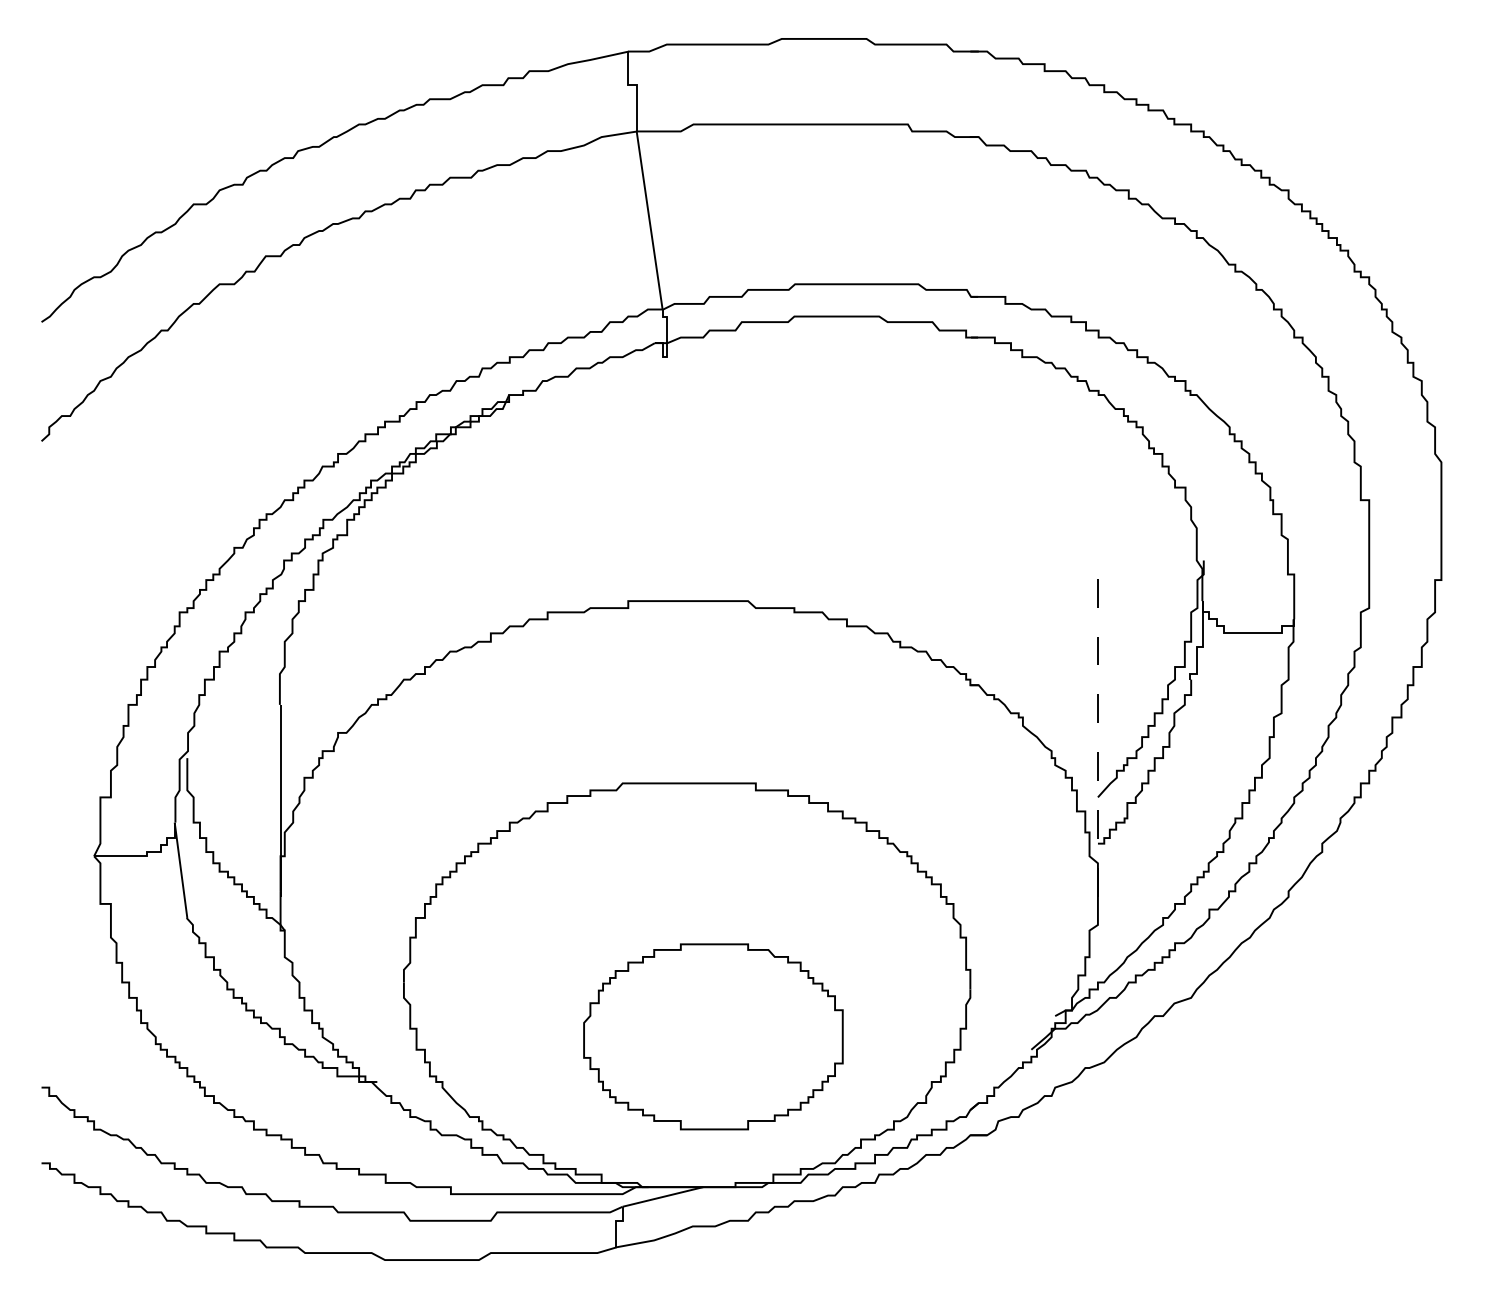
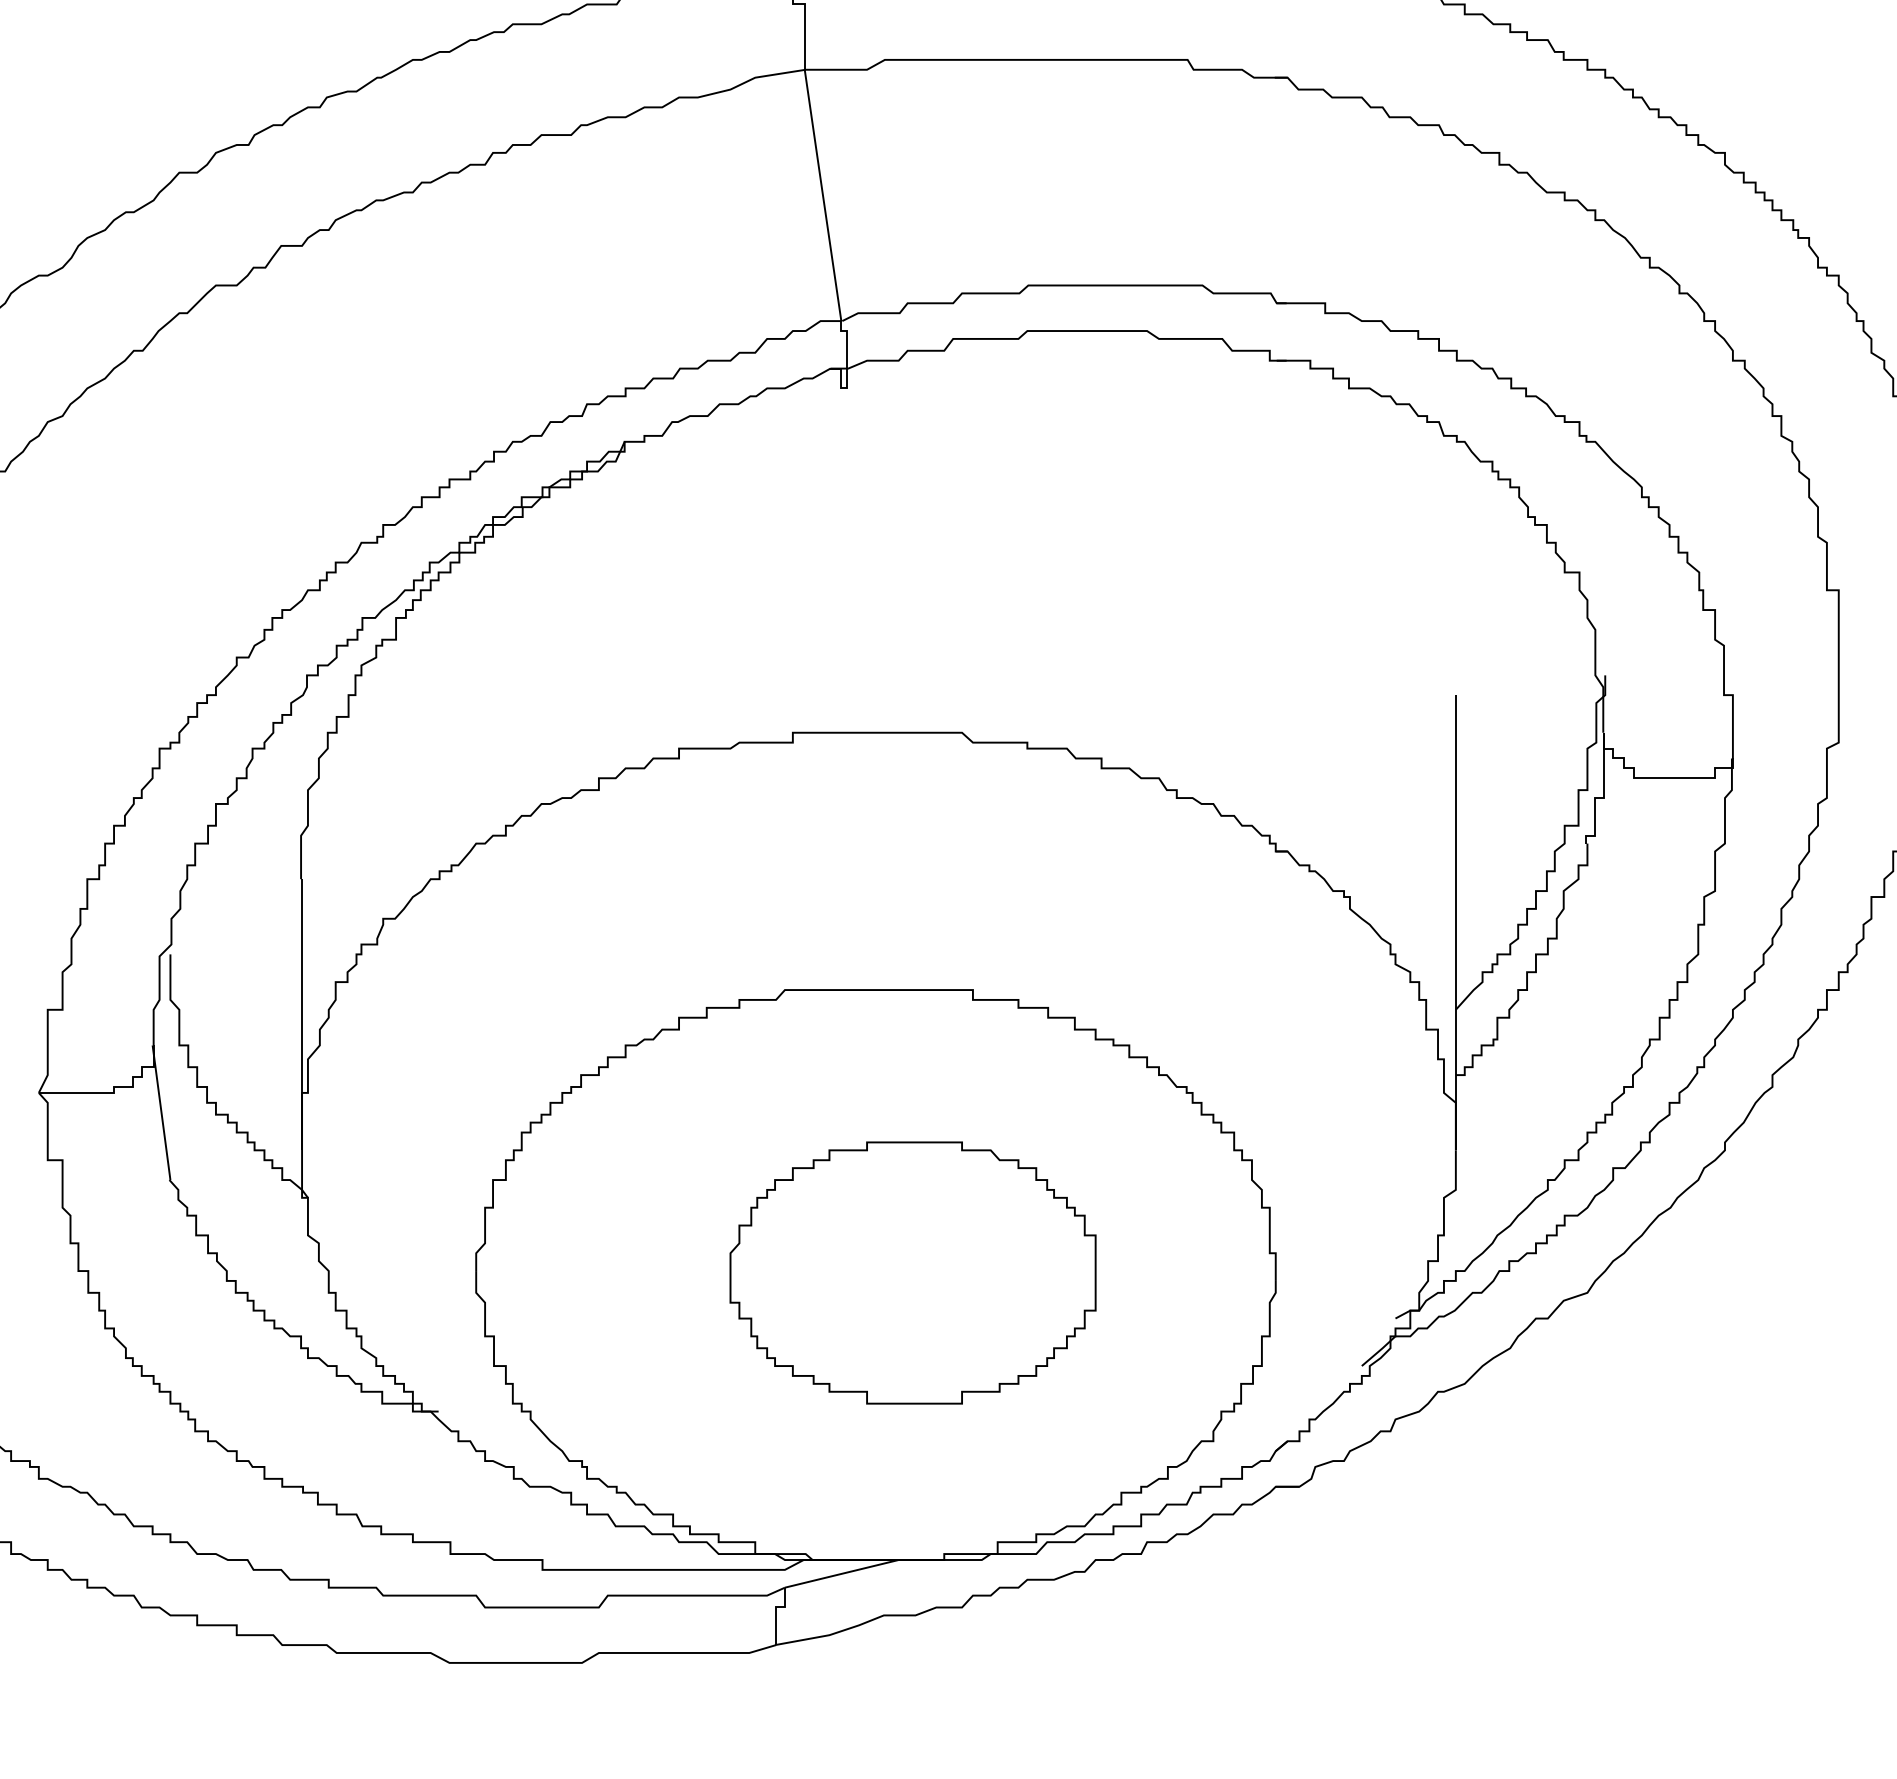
line: (1097, 735) -> (1455, 922), dashed -> solid
part: (713, 1036) -> (913, 1272), moved

